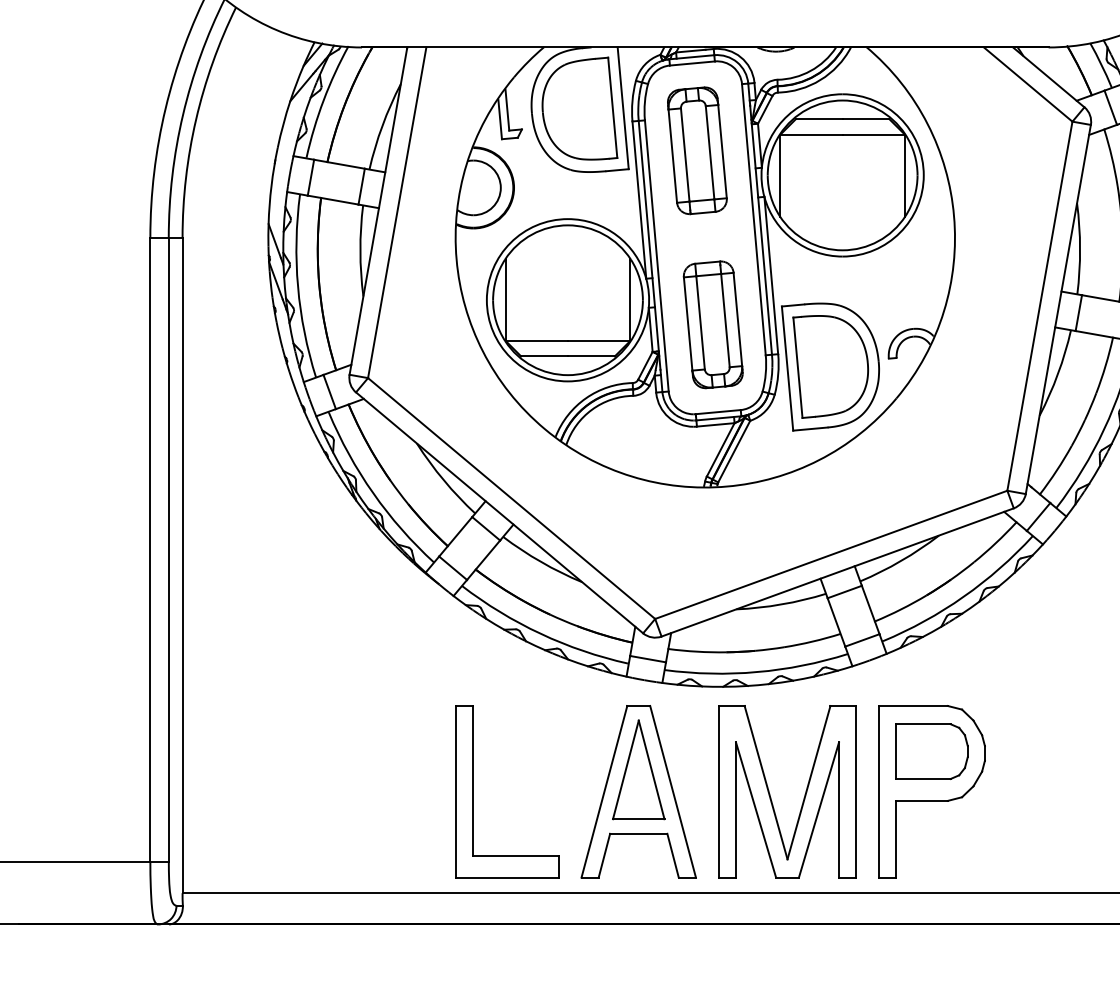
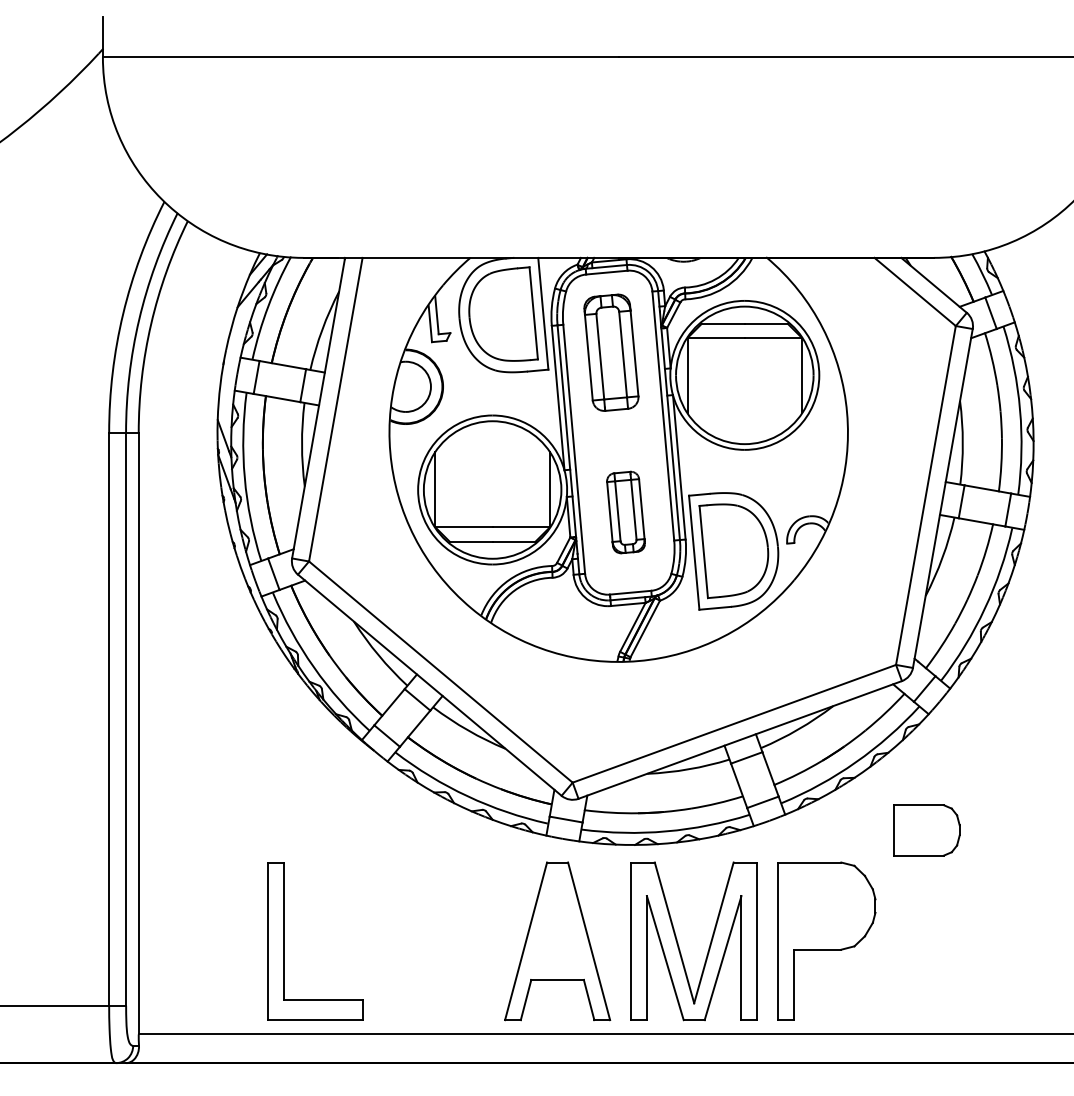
part: (712, 324) -> (625, 512), size x0.7
part: (931, 751) -> (926, 830), moved
part: (638, 770) -> (557, 921), removed
part: (473, 791) -> (284, 941), moved

